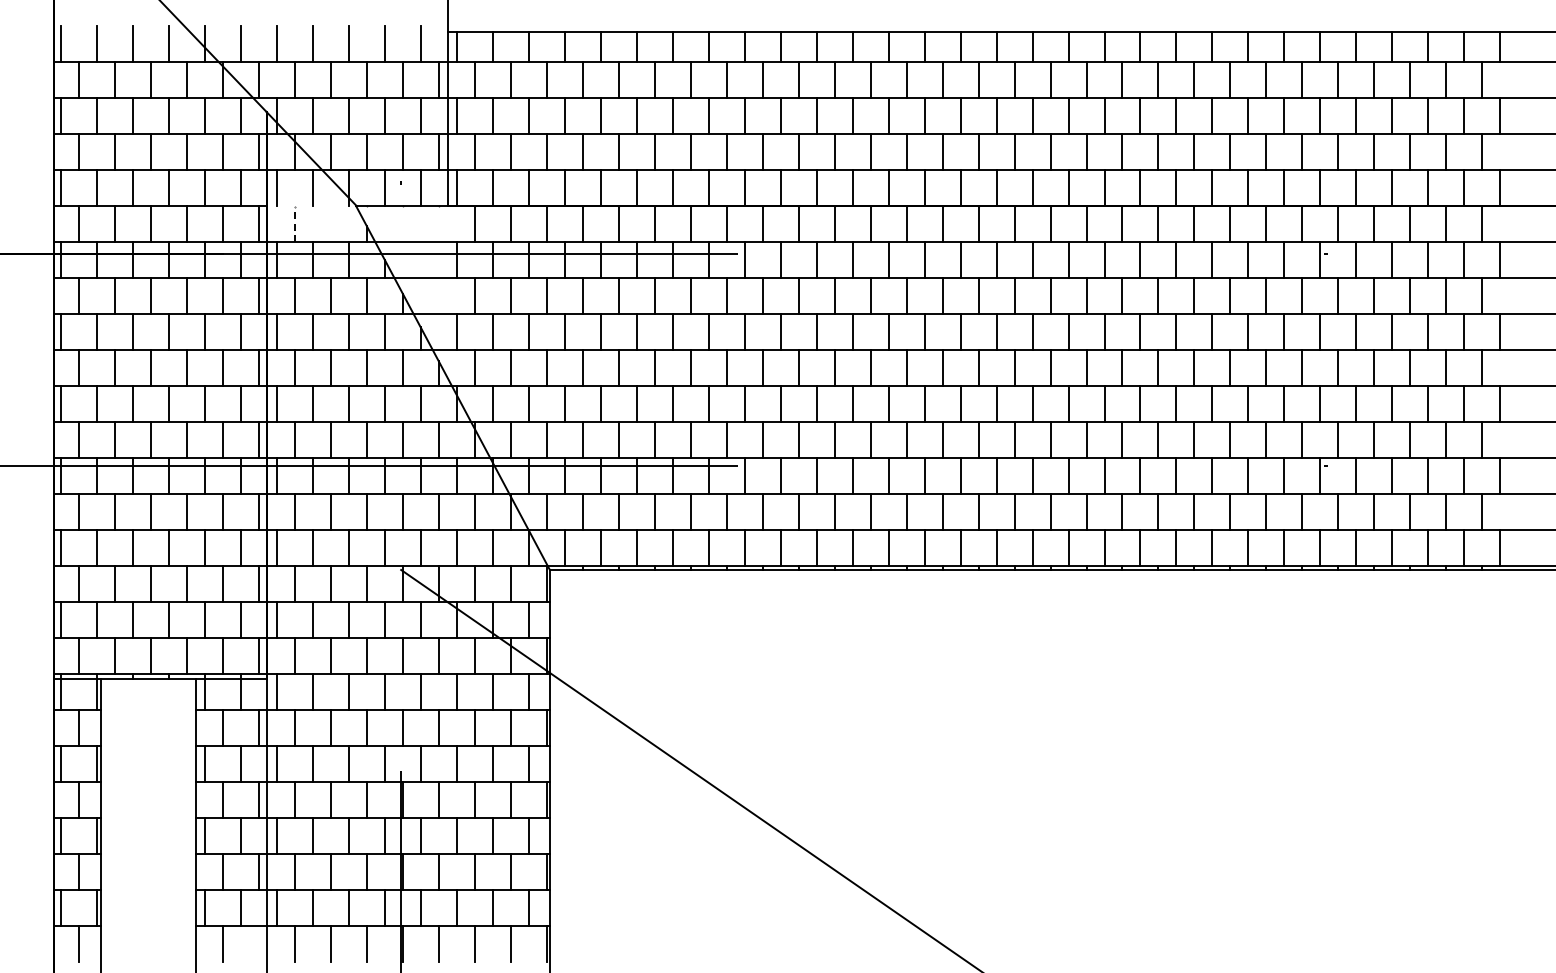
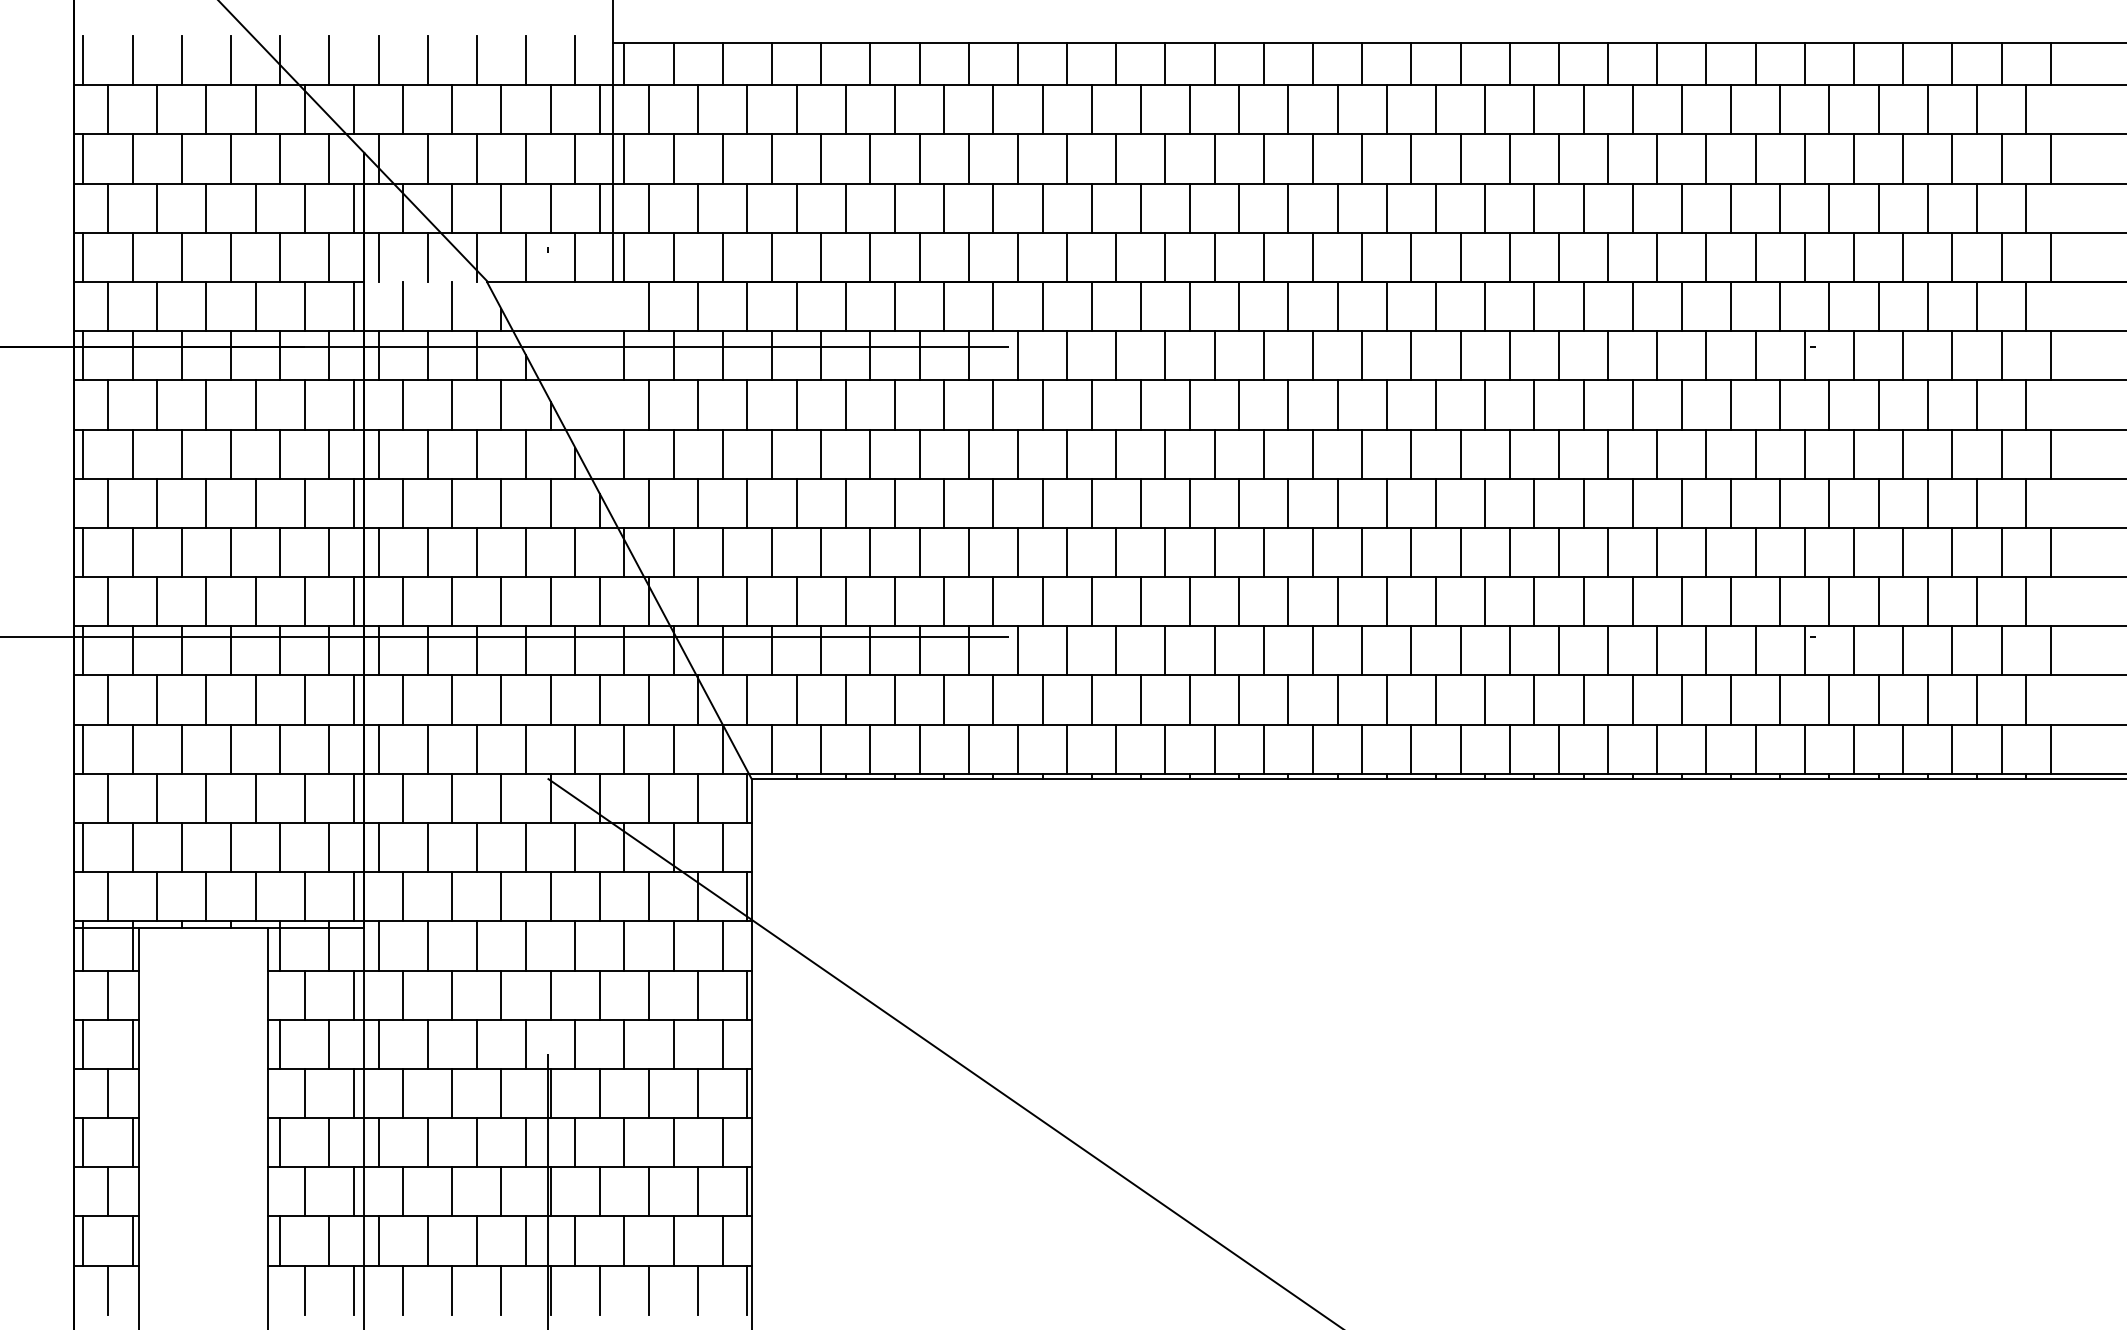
line: (294, 224) -> (402, 306), dashed -> solid
line: (330, 224) -> (451, 306), added
line: (258, 943) -> (353, 1289), added

